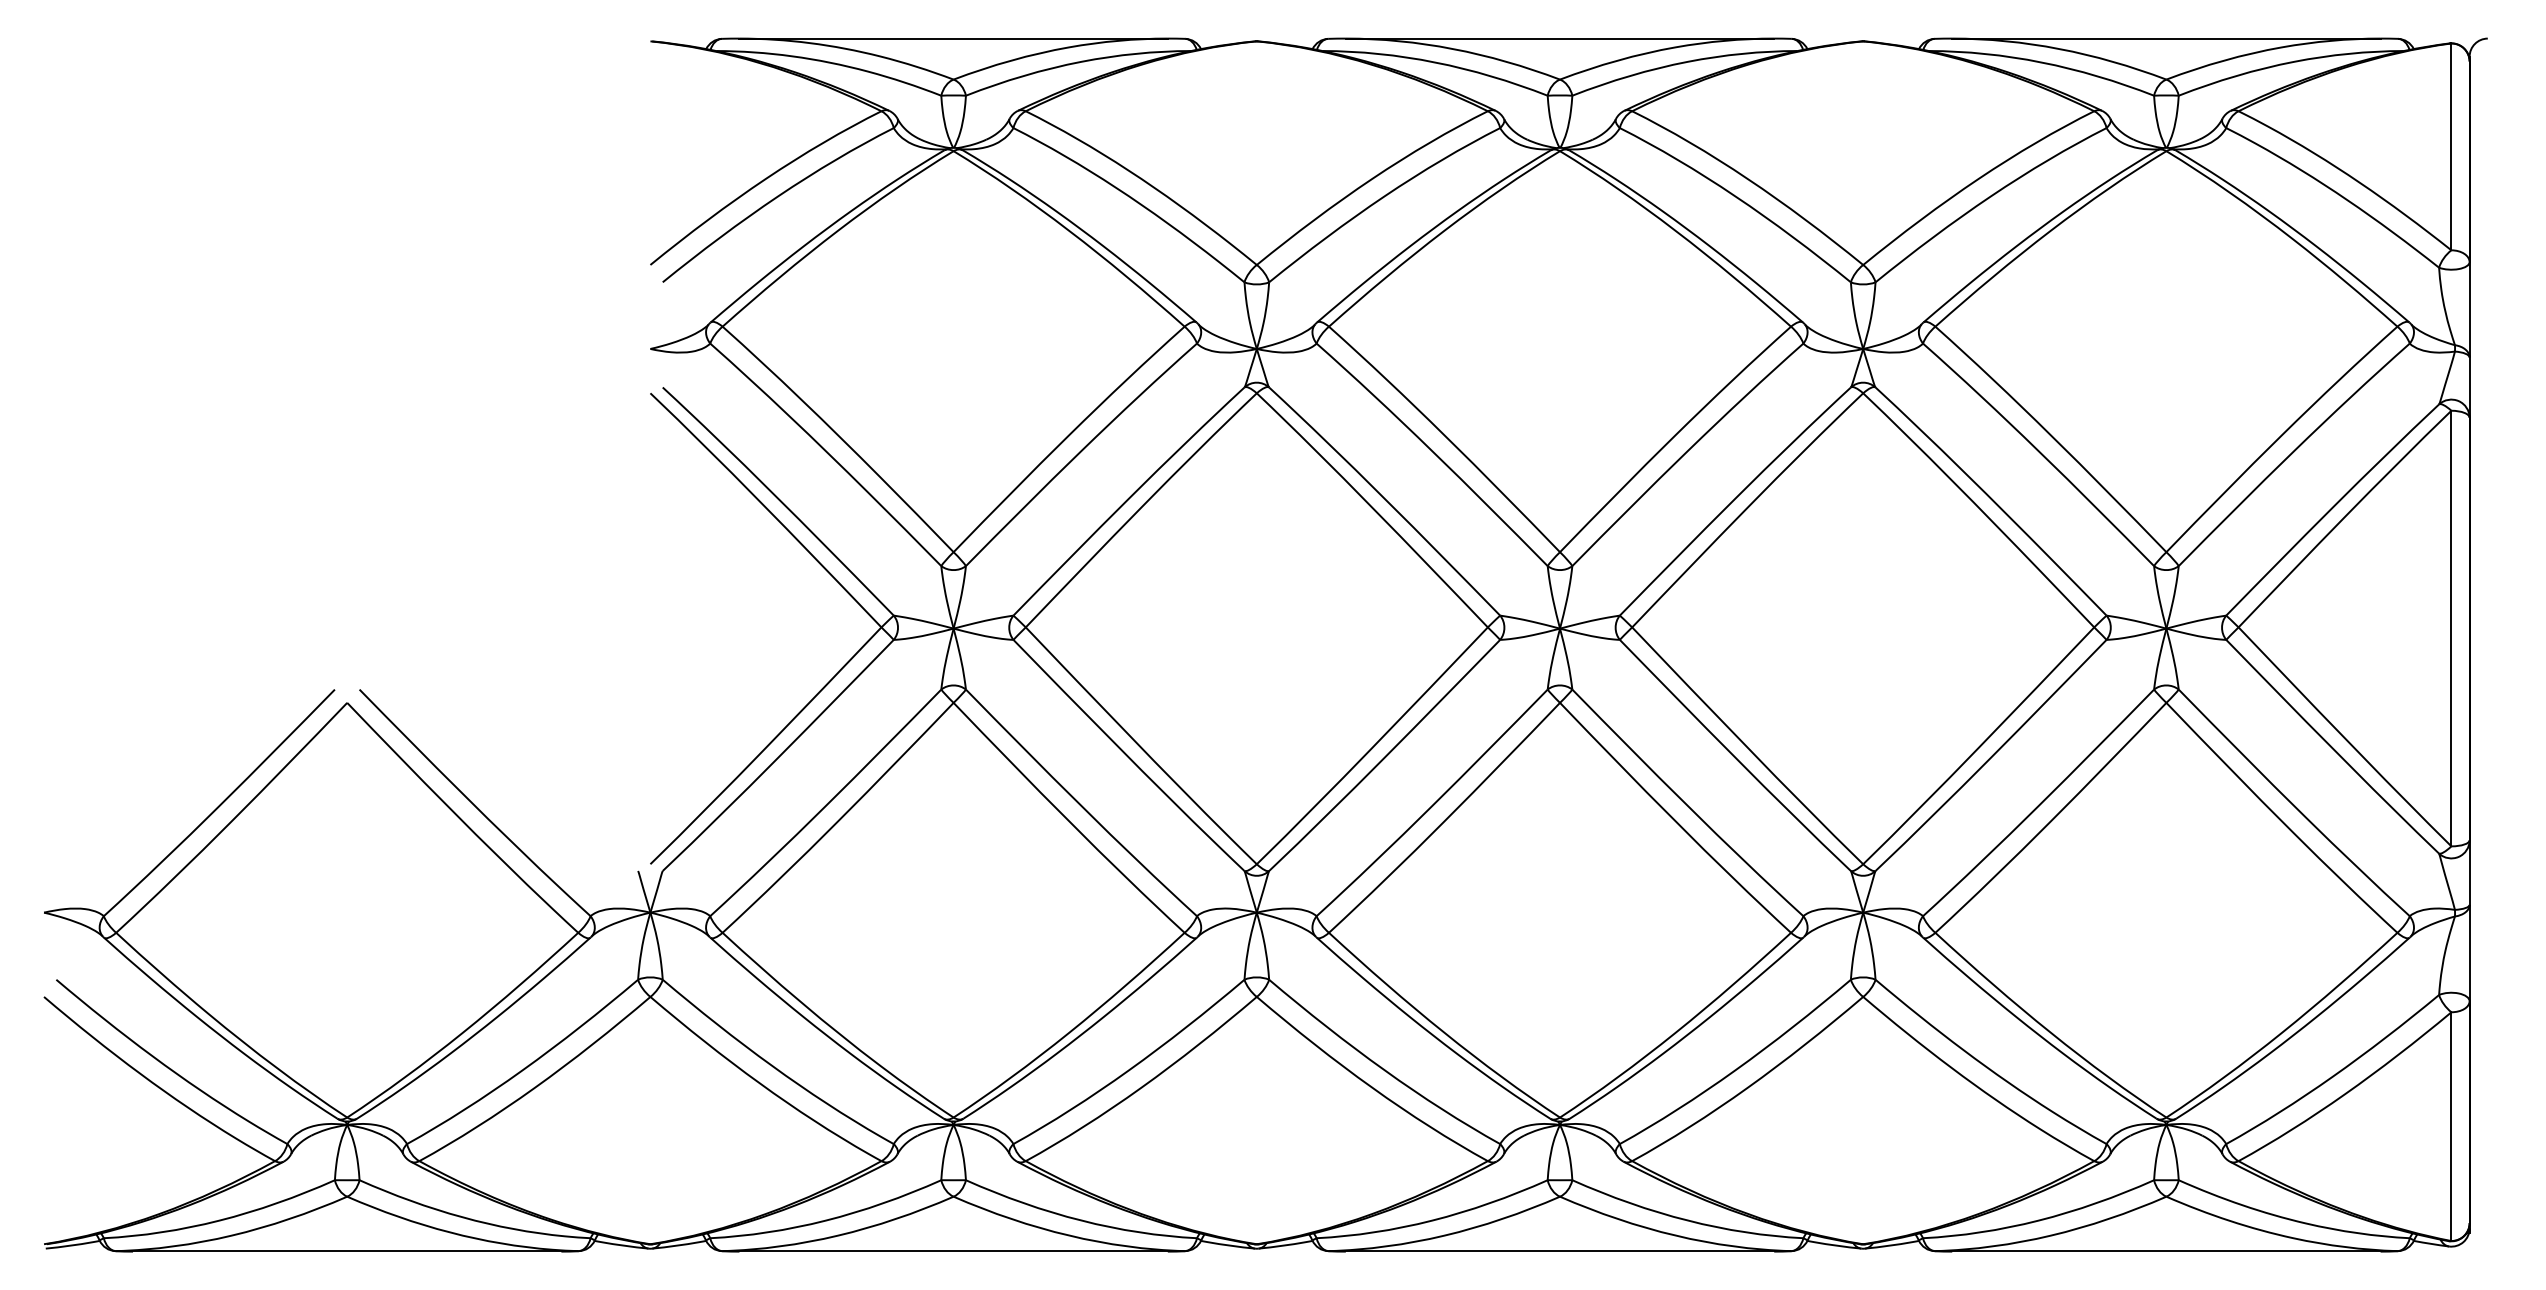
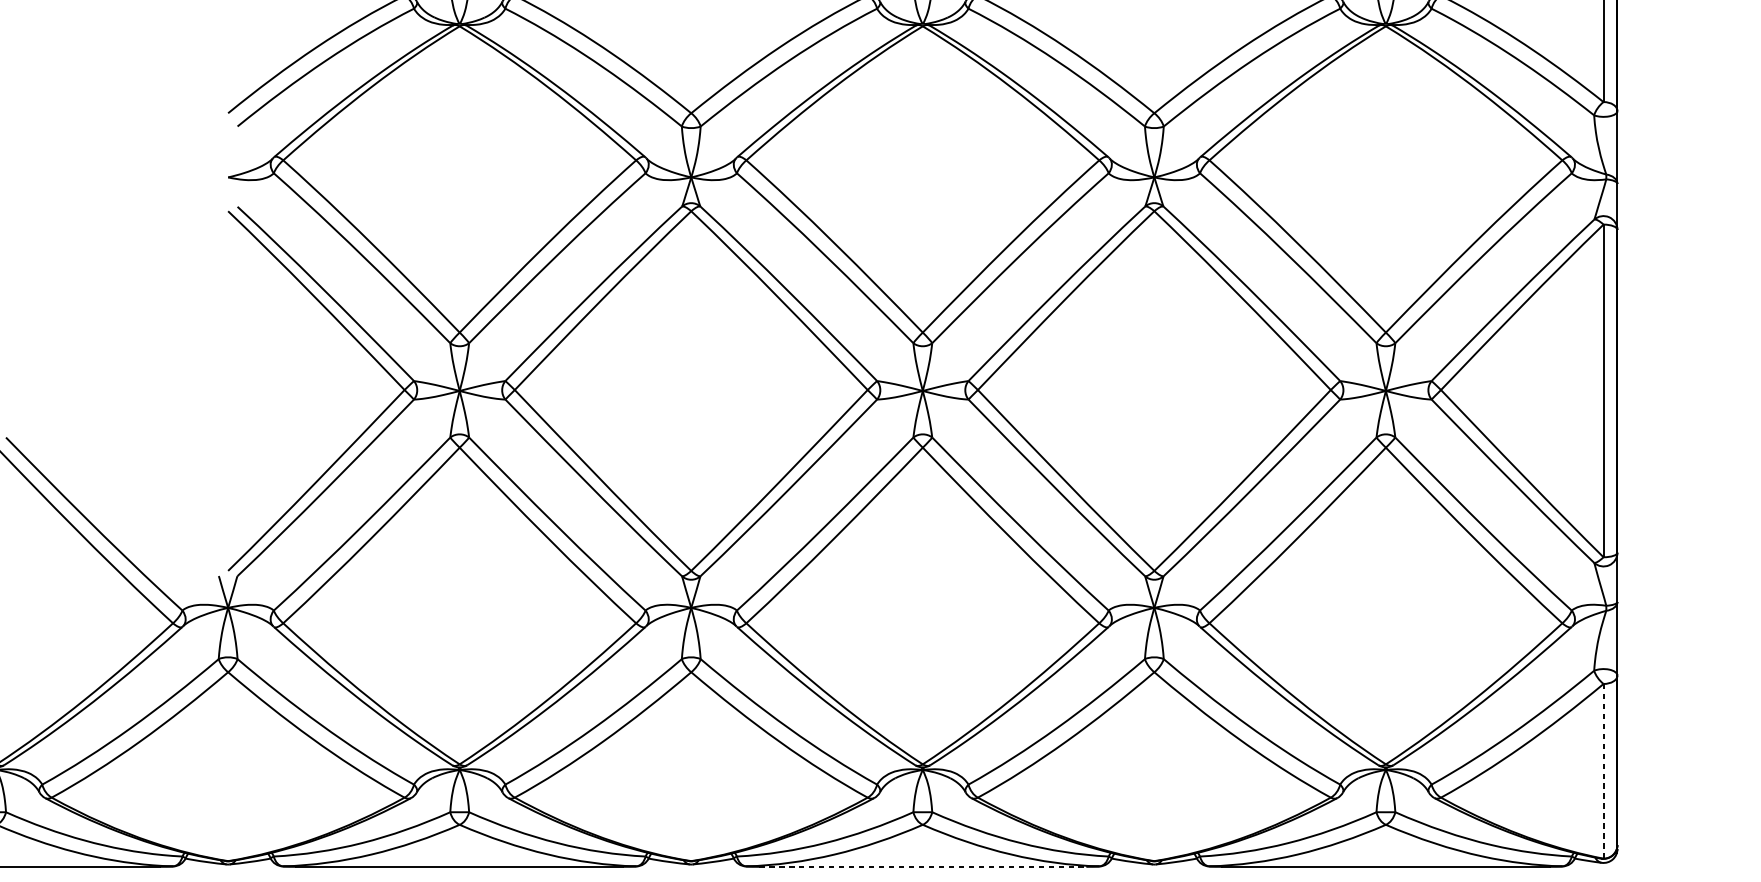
line: (2451, 1126) -> (1603, 771), solid -> dashed
line: (1560, 1251) -> (923, 866), solid -> dashed

